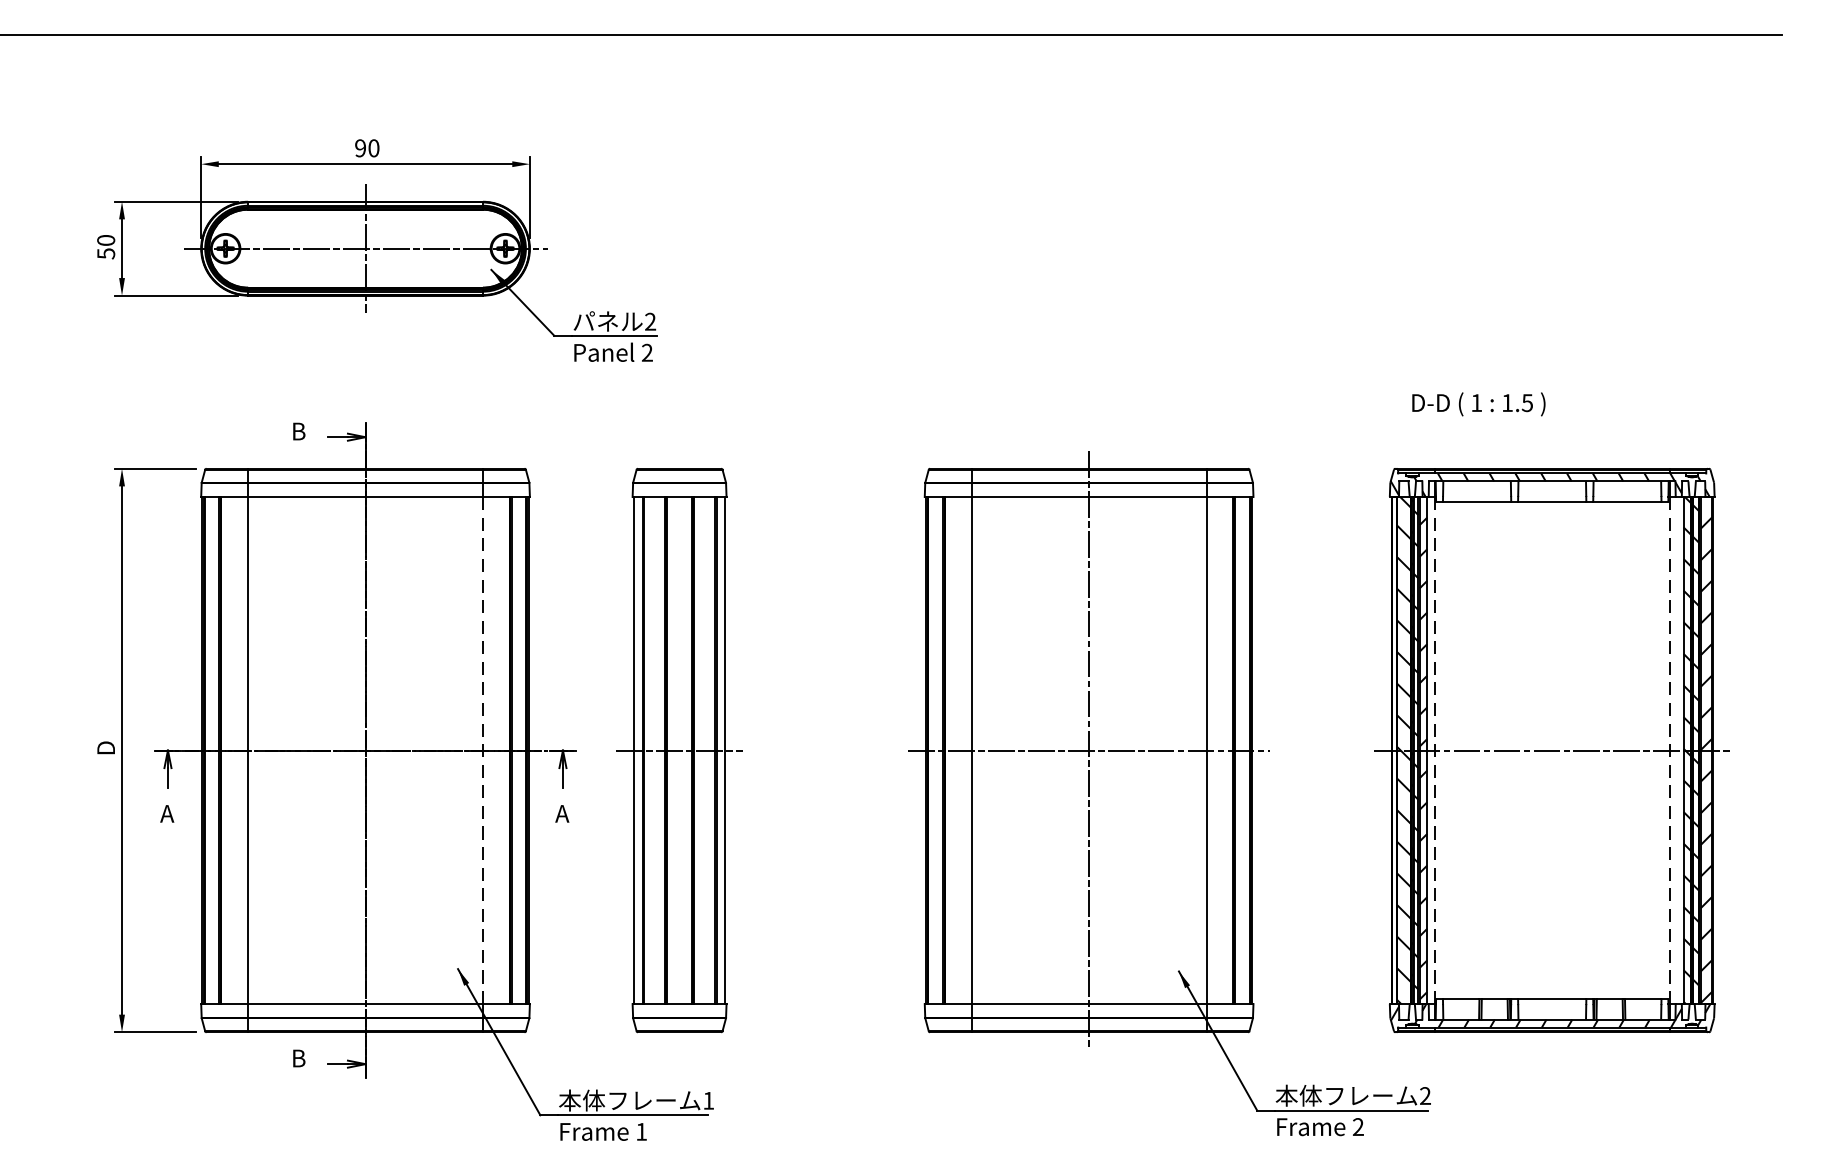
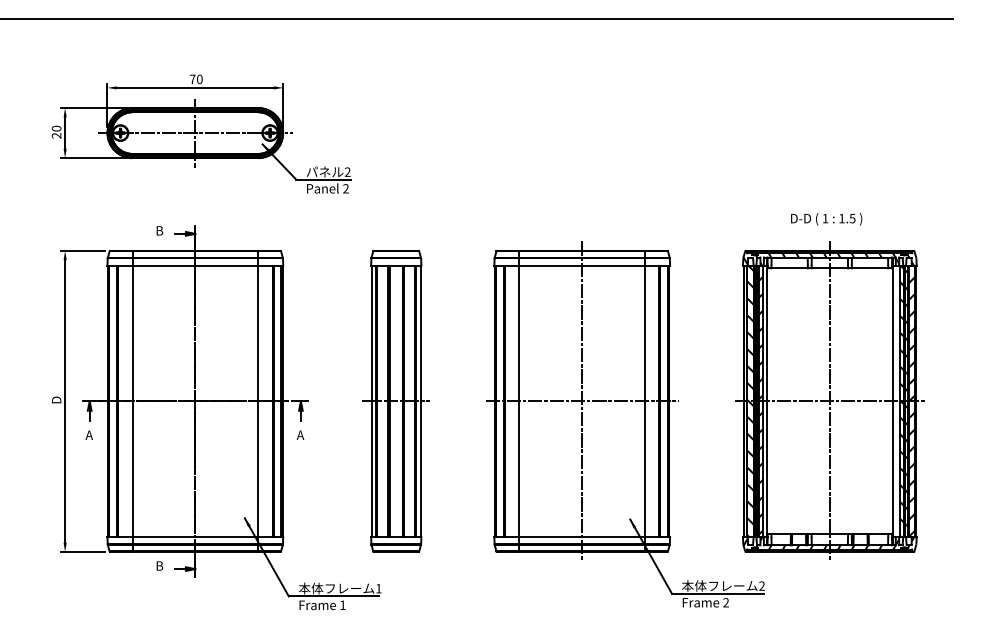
text: (360, 148) -> (192, 79), 90 -> 70
text: (105, 253) -> (56, 135), 50 -> 20
text: (1478, 404) -> (826, 219), moved
line: (483, 750) -> (258, 401), dashed -> solid
part: (678, 750) -> (395, 401), moved
line: (1435, 750) -> (767, 401), dashed -> solid
line: (1551, 750) -> (829, 401), added
line: (1669, 750) -> (892, 401), dashed -> solid

